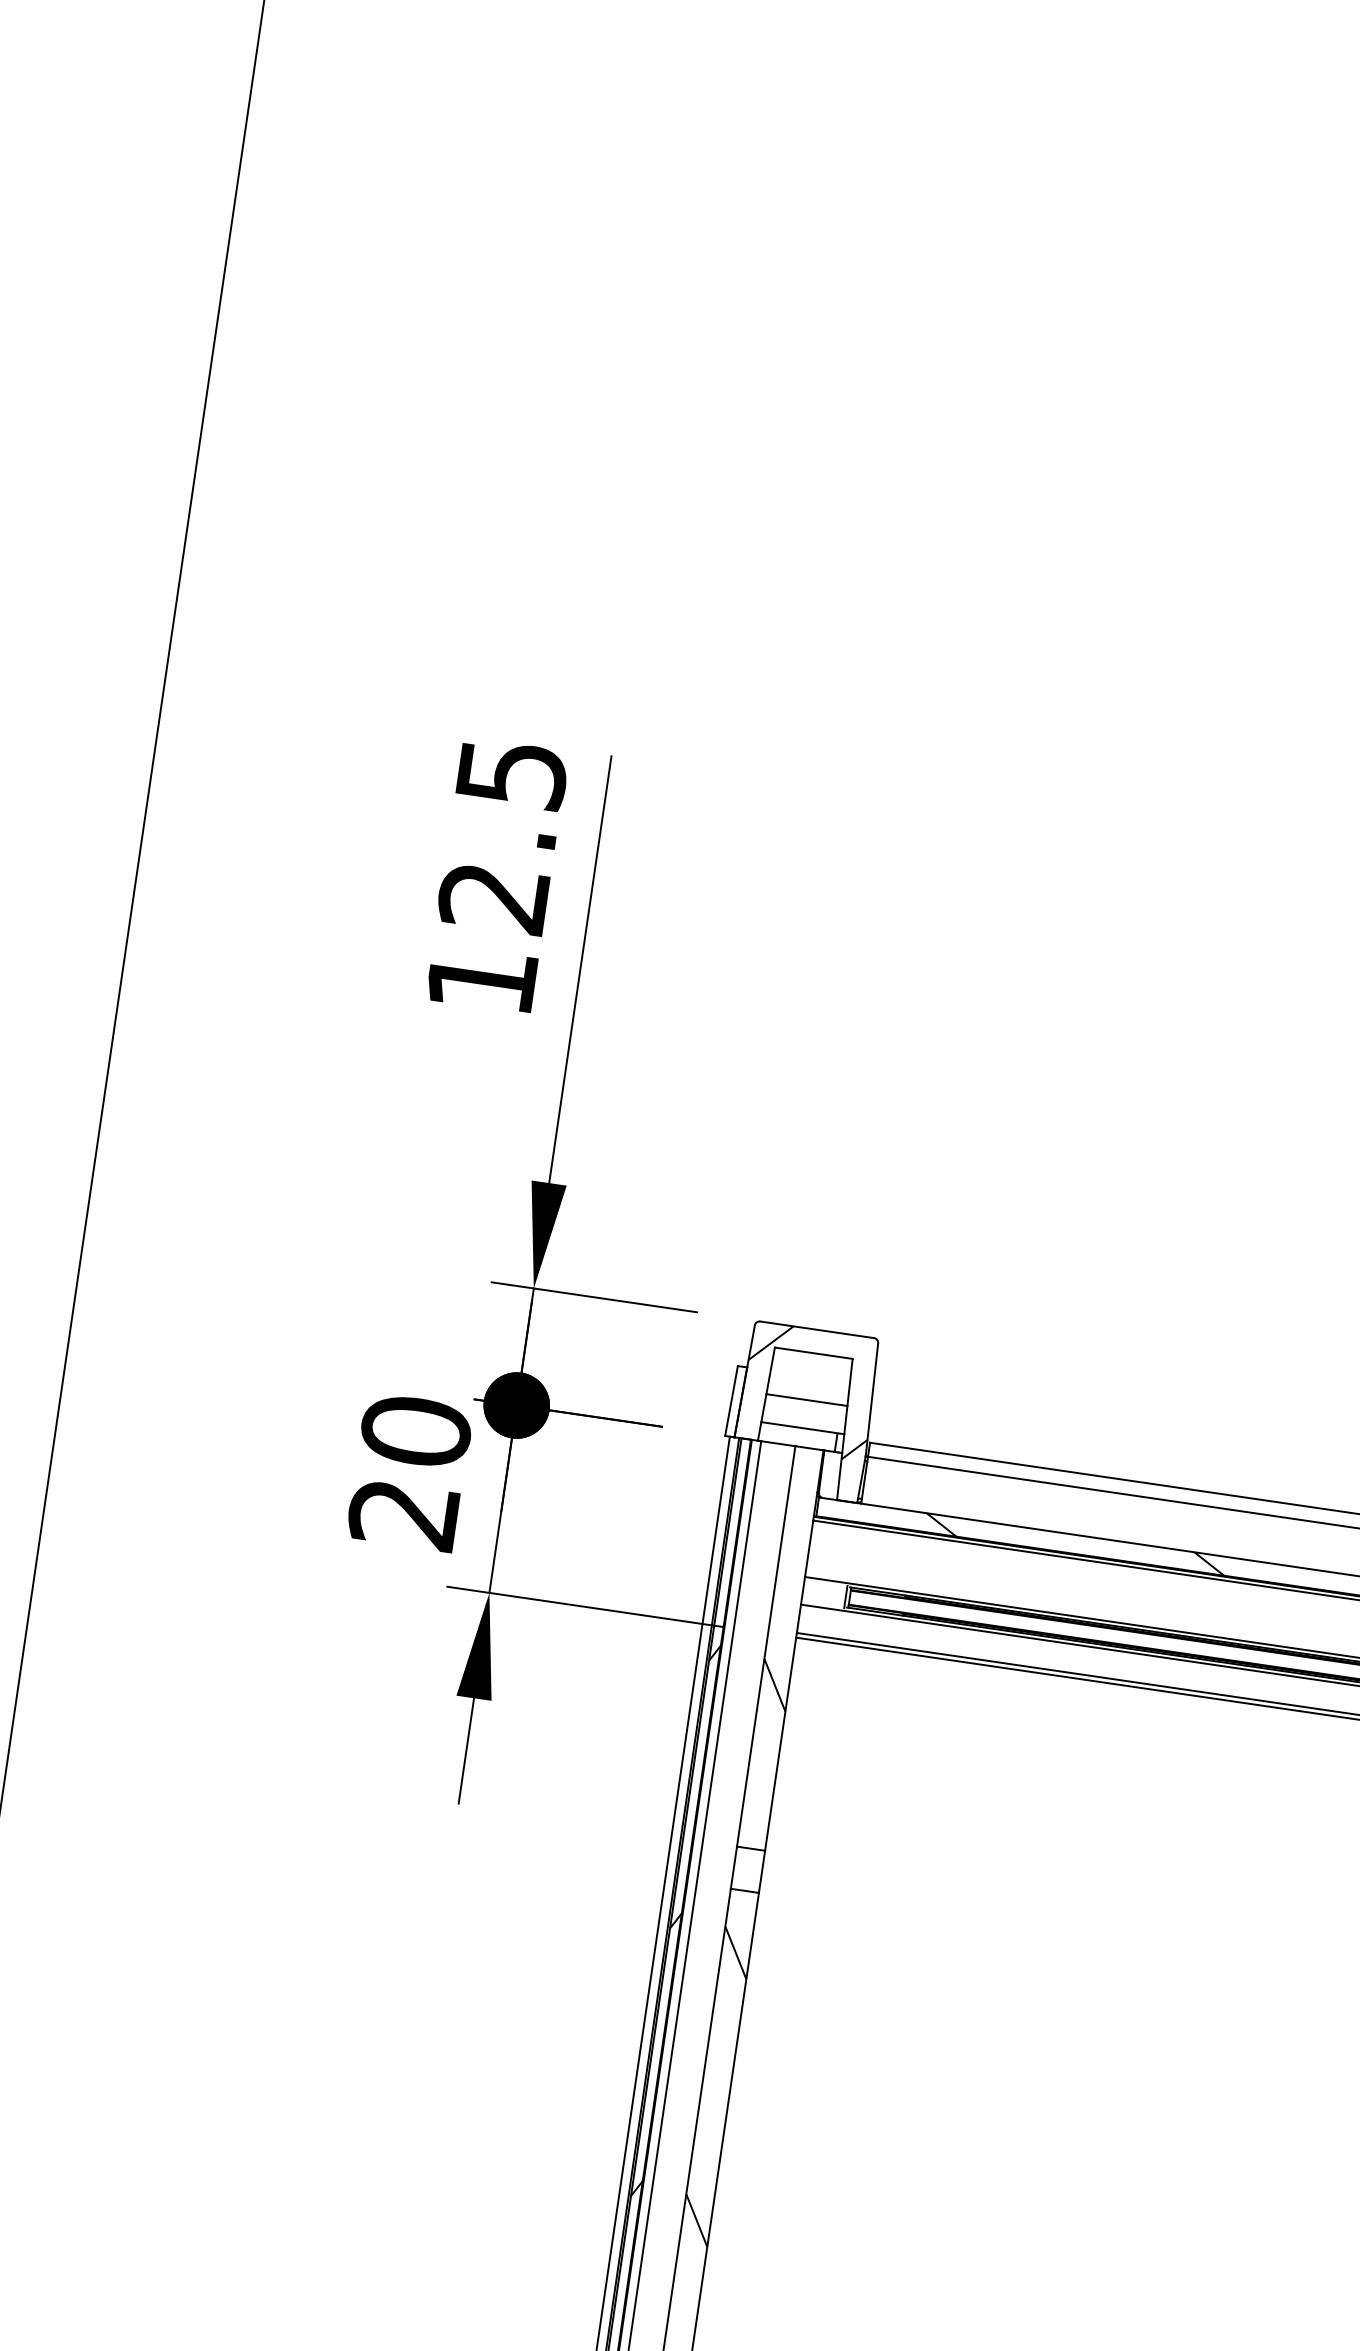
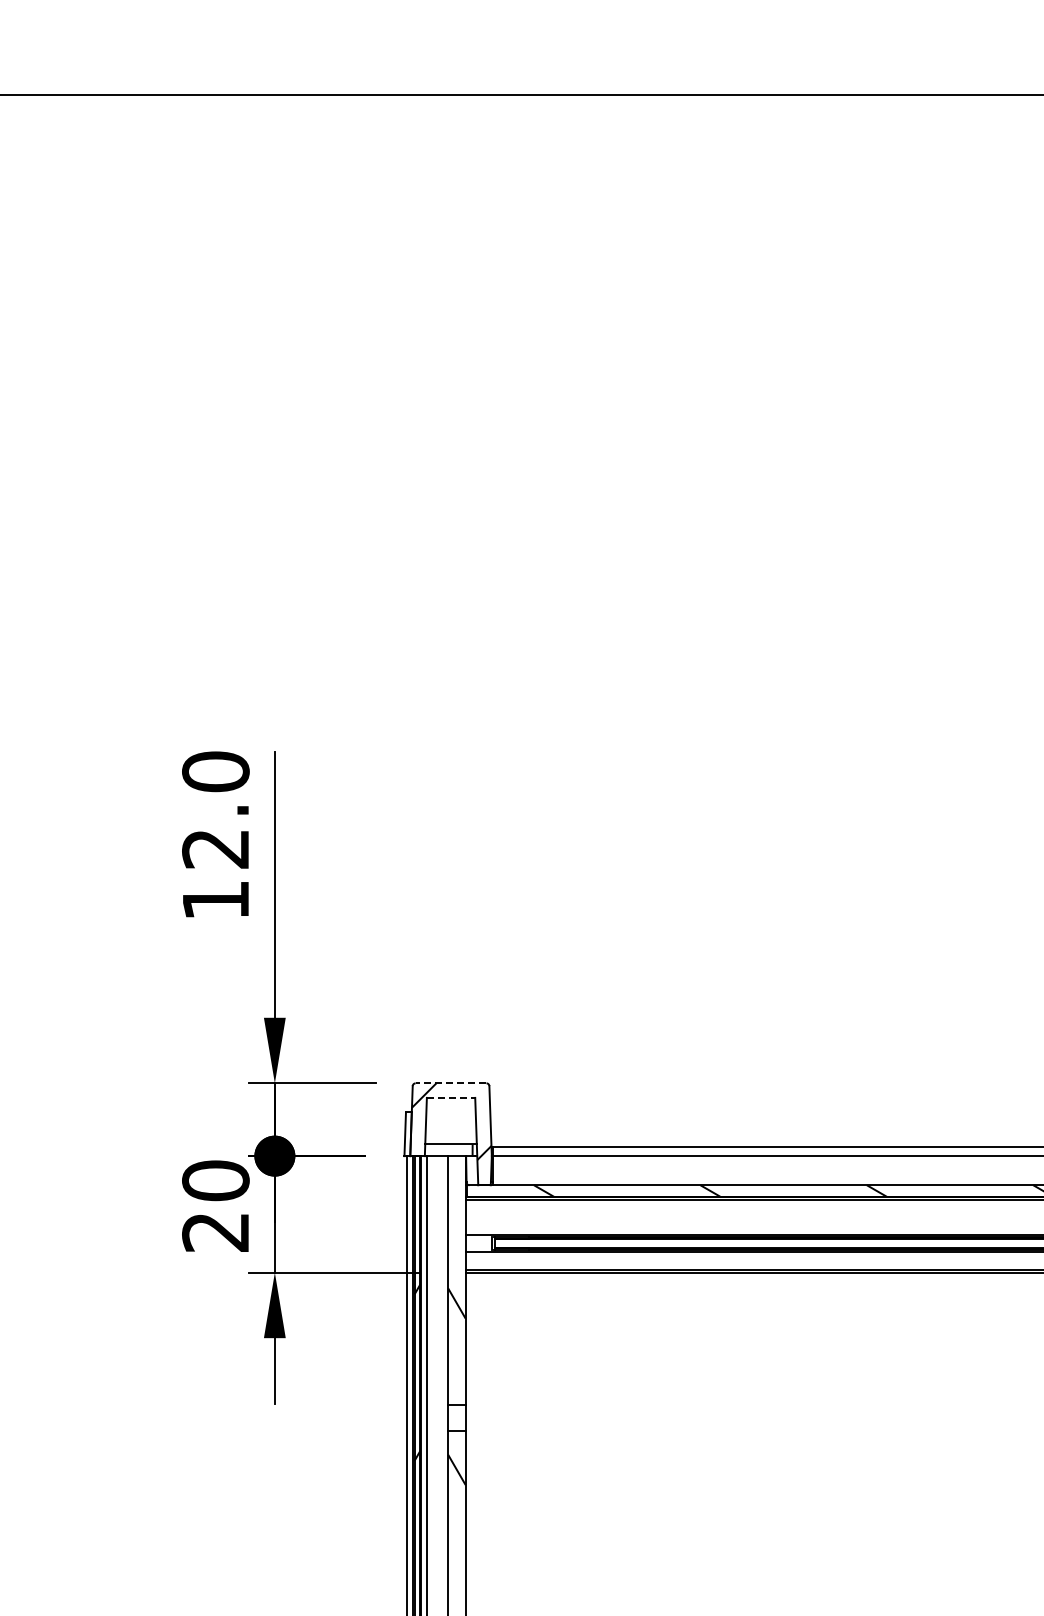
text: (511, 773) -> (215, 771), 12.5 -> 12.0
line: (816, 1329) -> (450, 1083), solid -> dashed
line: (814, 1352) -> (451, 1097), solid -> dashed
line: (805, 1400) -> (450, 1127), removed

